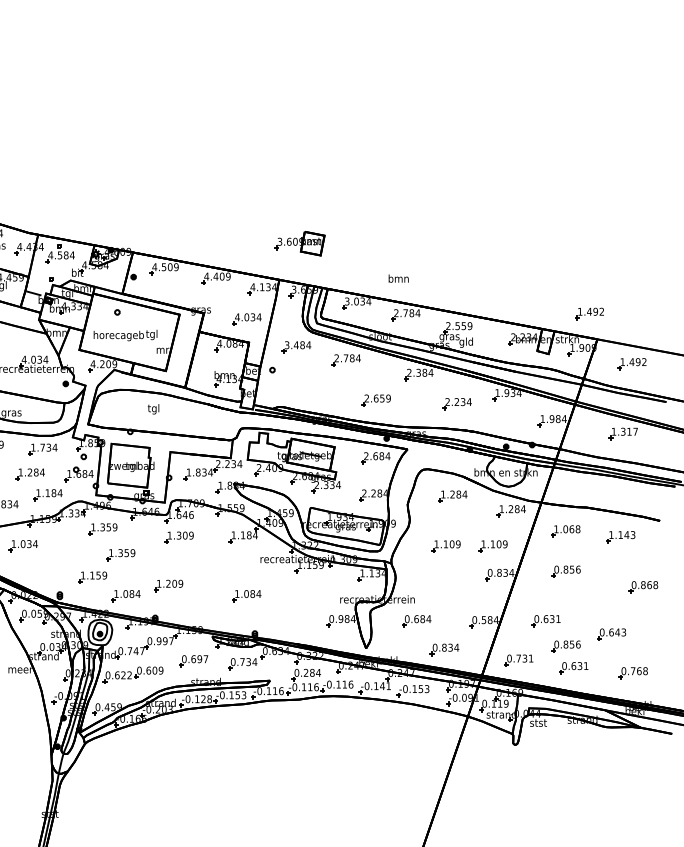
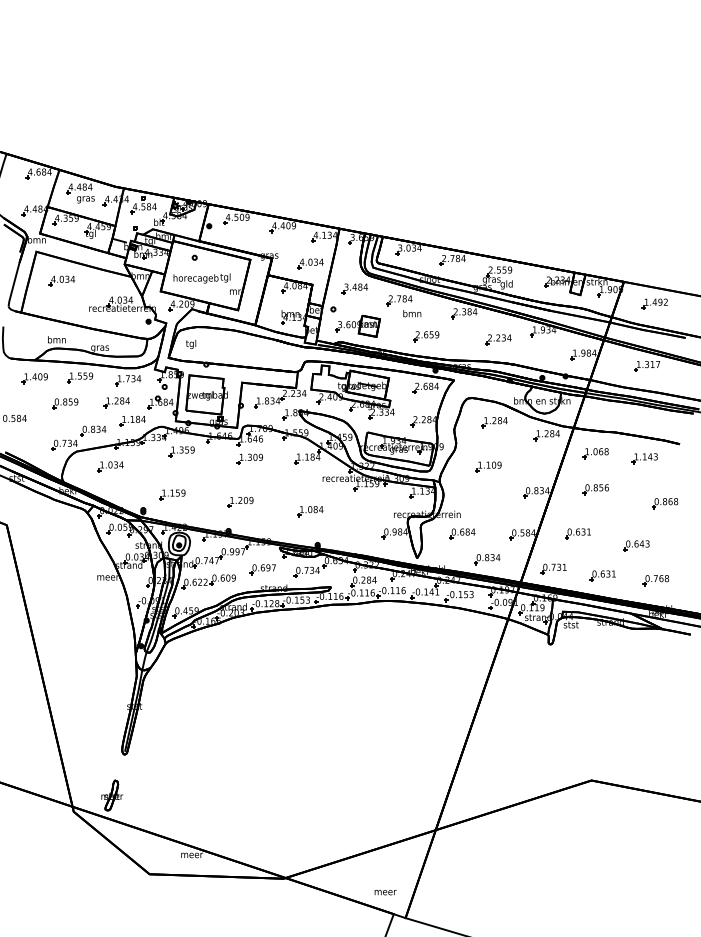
part: (299, 242) -> (357, 325), moved
text: (398, 278) -> (412, 313), moved
part: (589, 313) -> (616, 258), removed
text: (154, 408) -> (191, 343), moved
part: (492, 545) -> (530, 466), removed
part: (120, 554) -> (197, 474), removed
part: (126, 596) -> (202, 511), removed
part: (565, 646) -> (595, 556), removed

